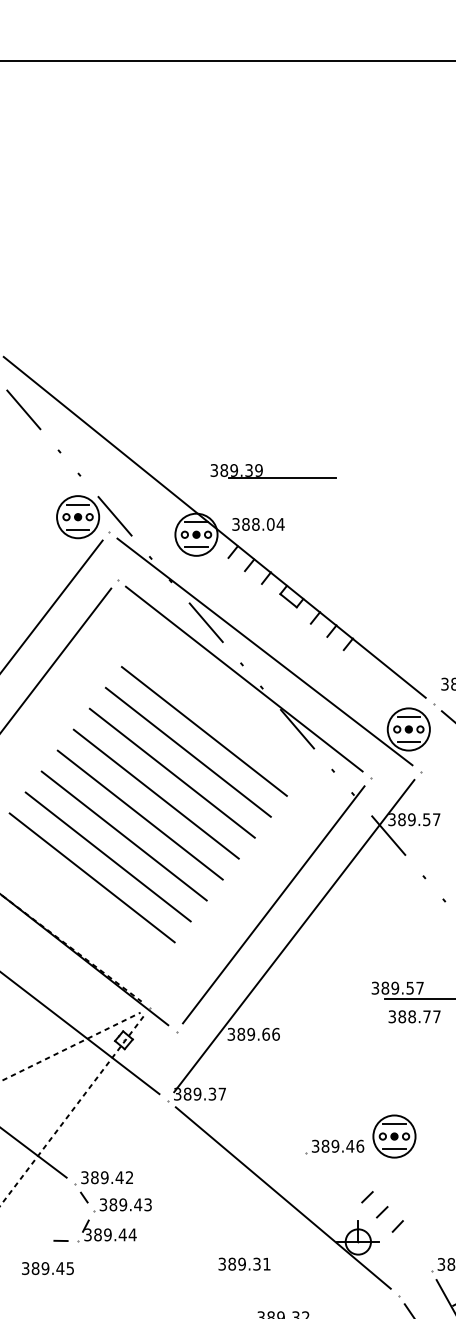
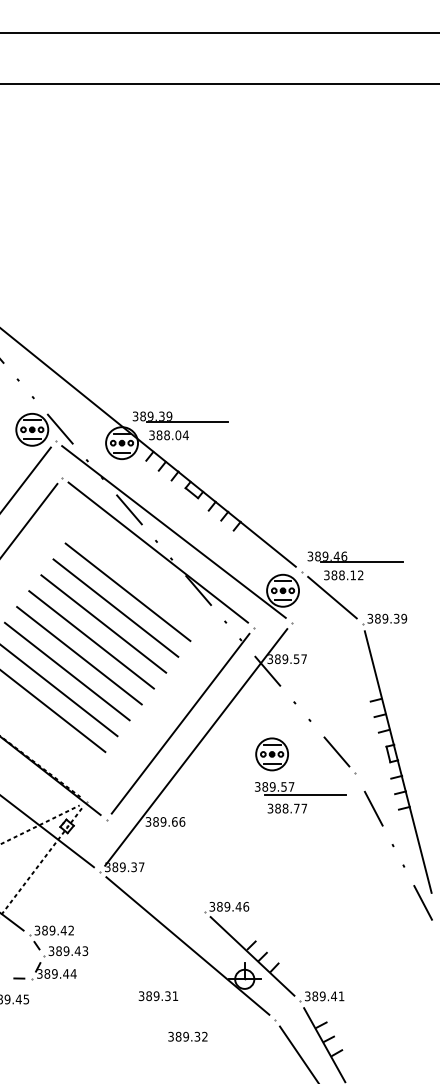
part: (273, 470) -> (180, 416), moved
part: (393, 1136) -> (271, 754), moved
line: (368, 1211) -> (252, 956), added

